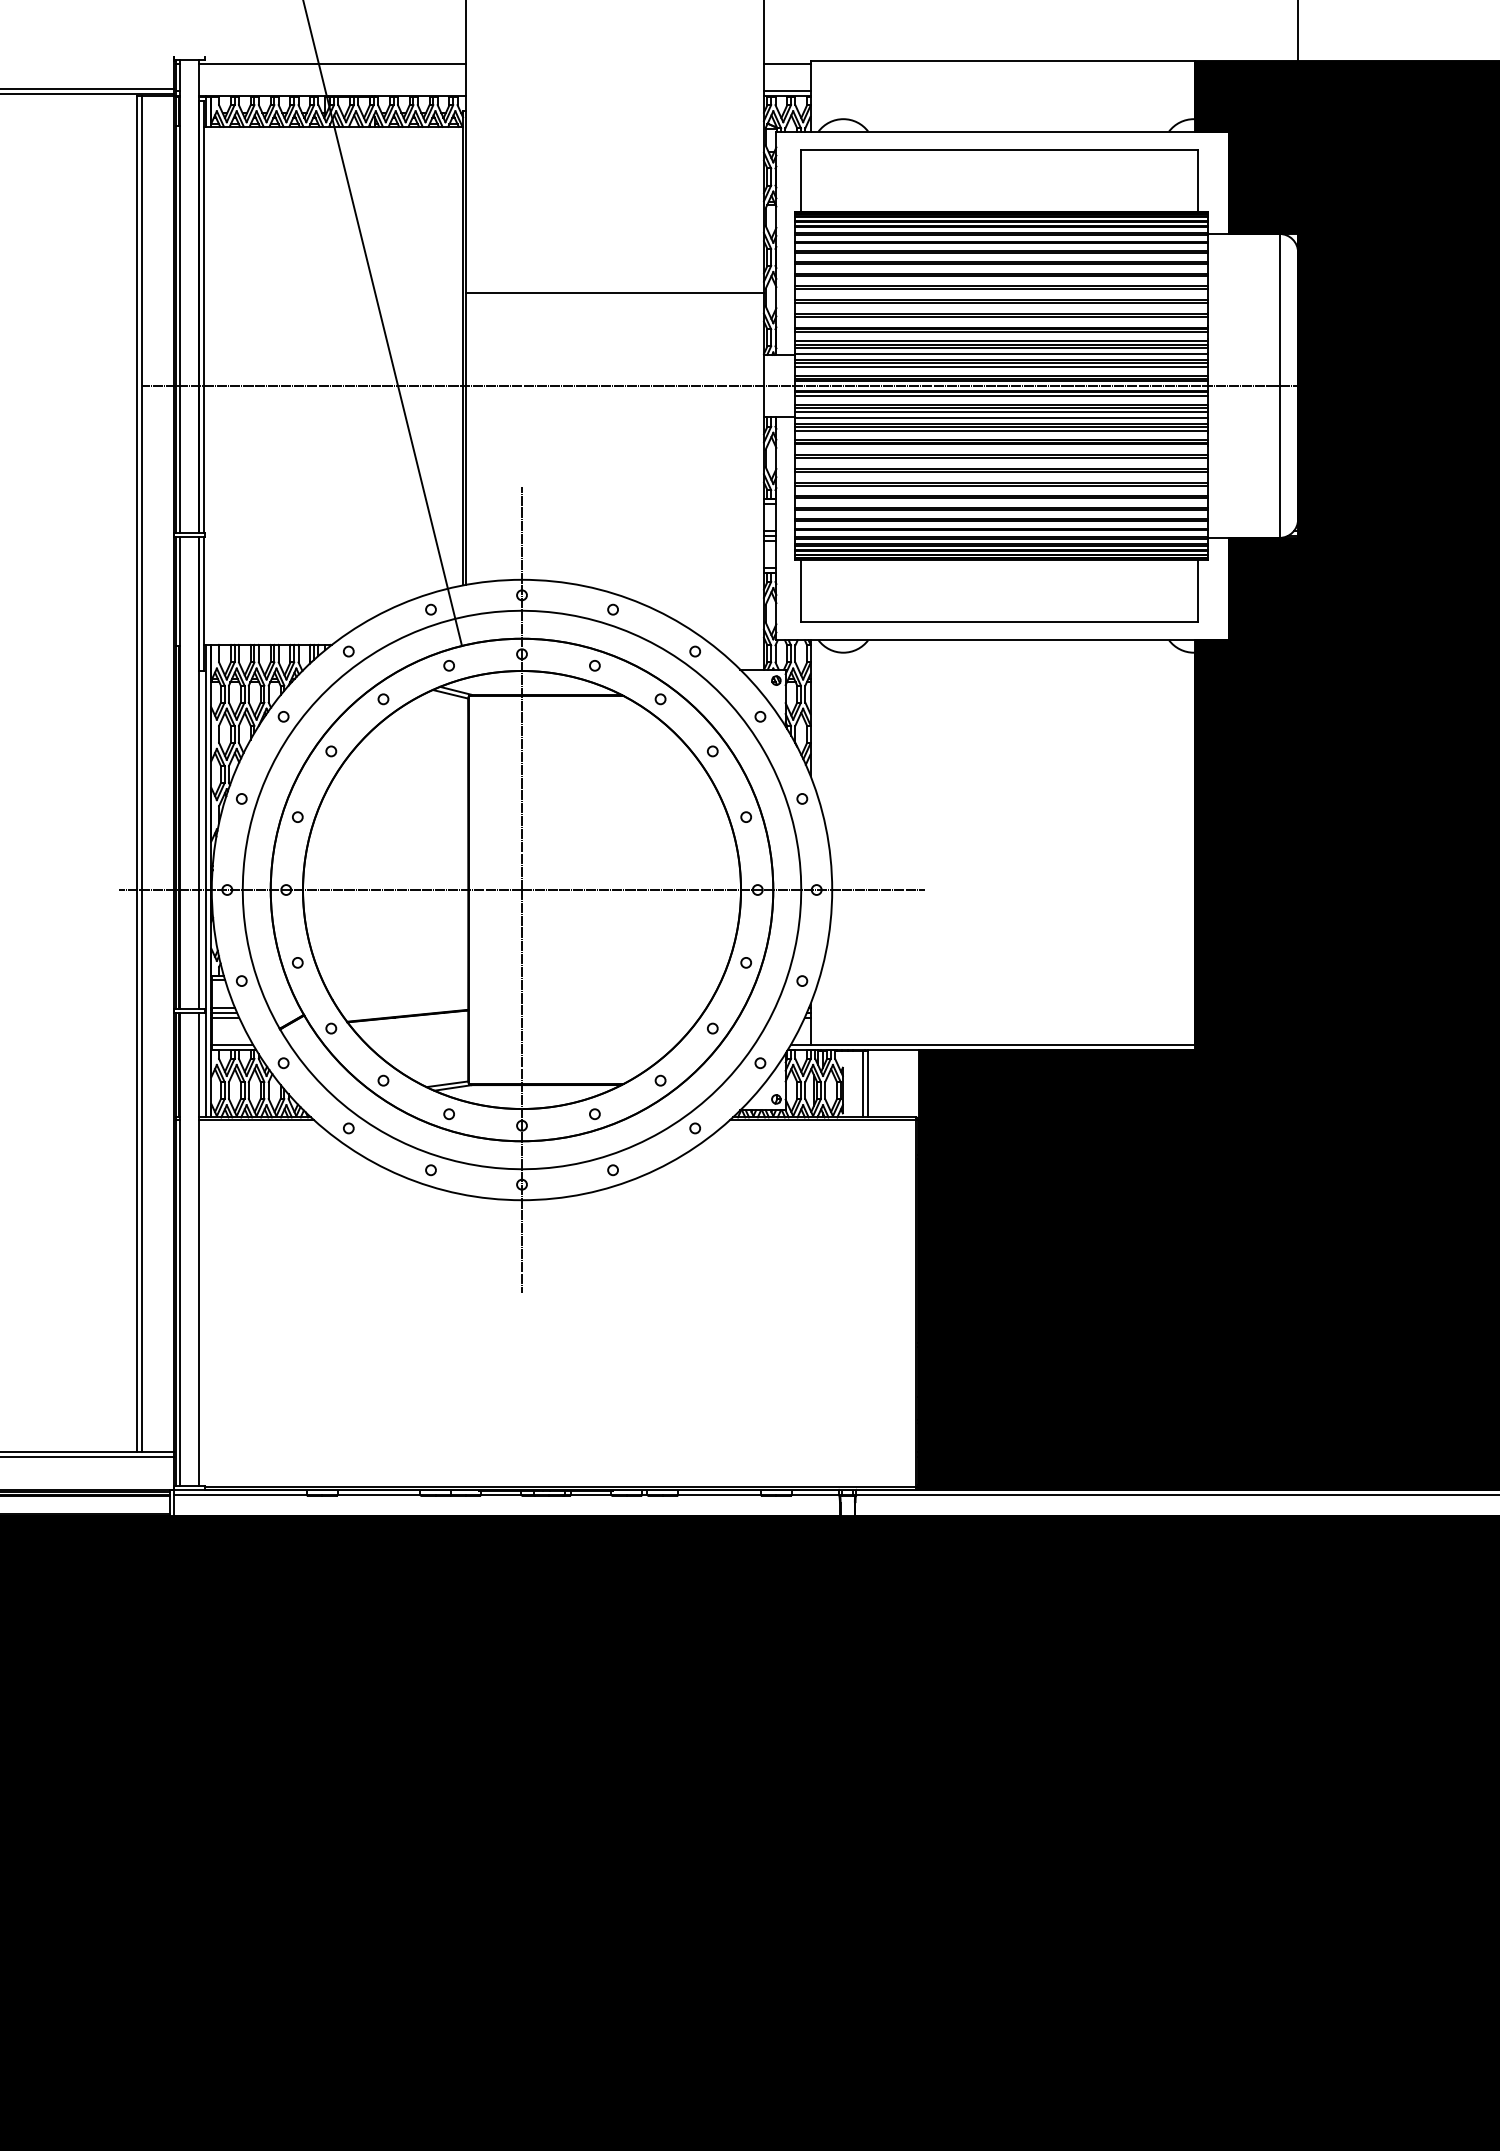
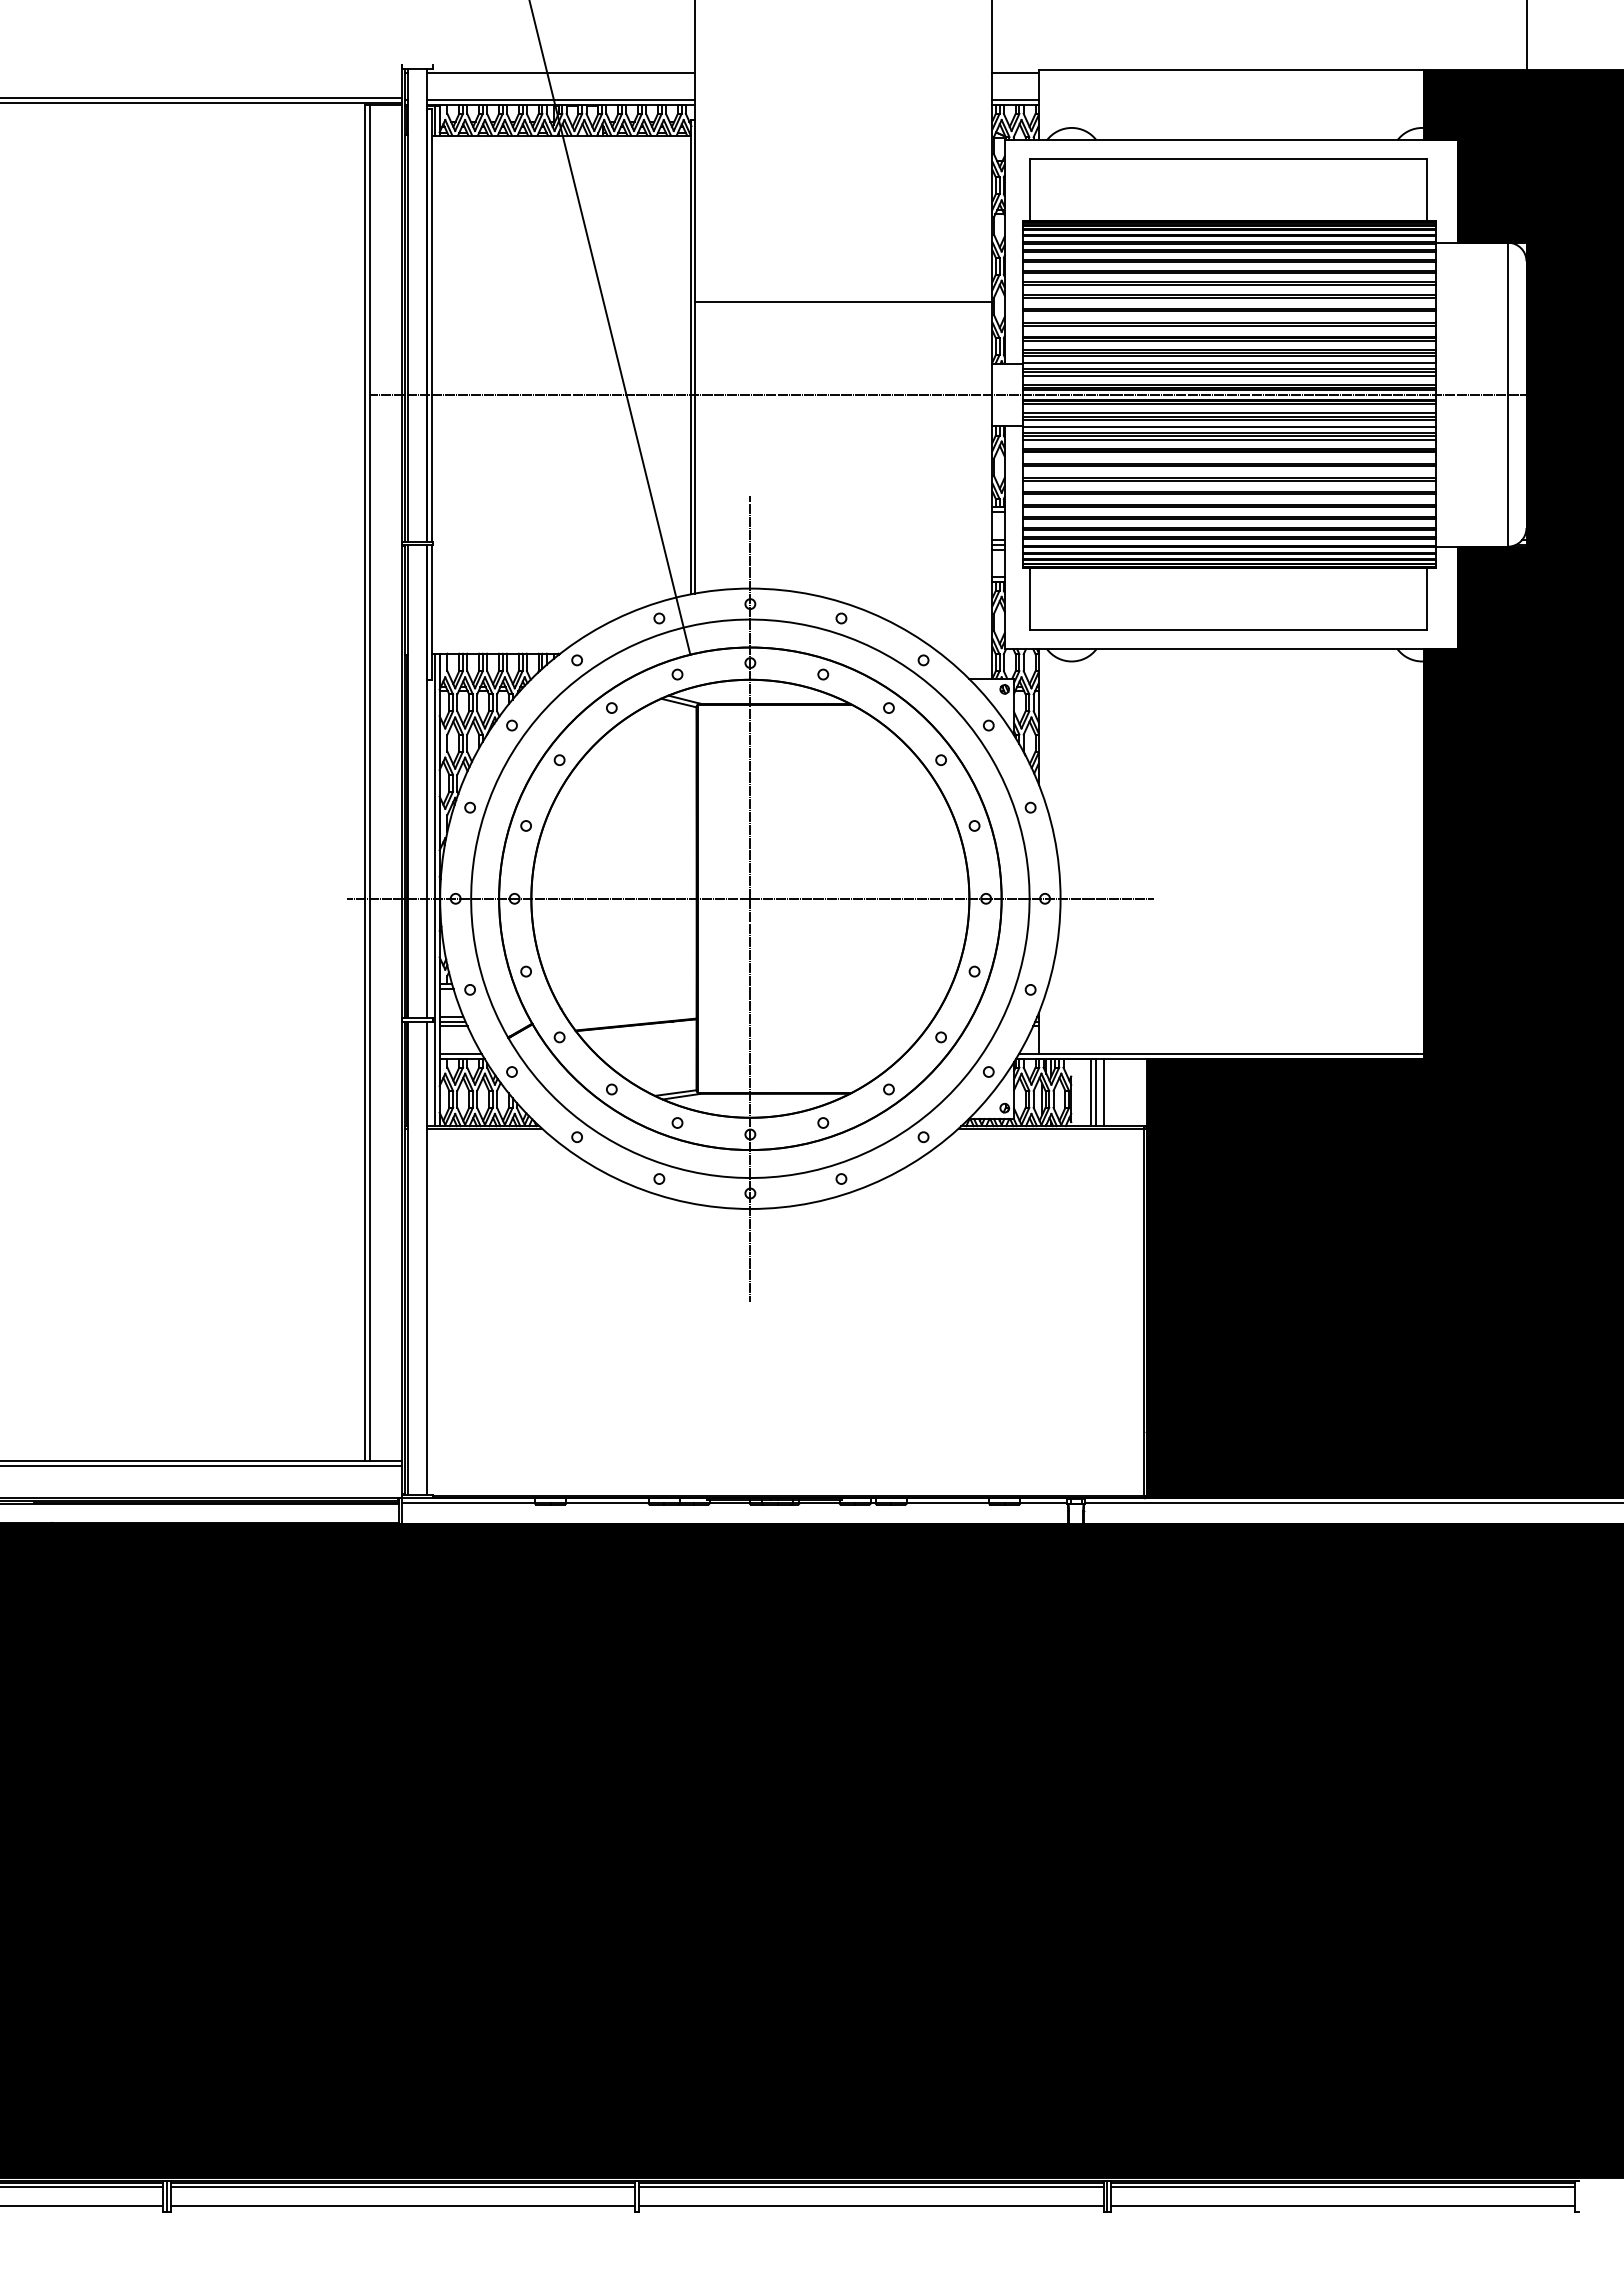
line: (332, 91) -> (560, 100), added
line: (876, 1083) -> (1104, 1092), added

